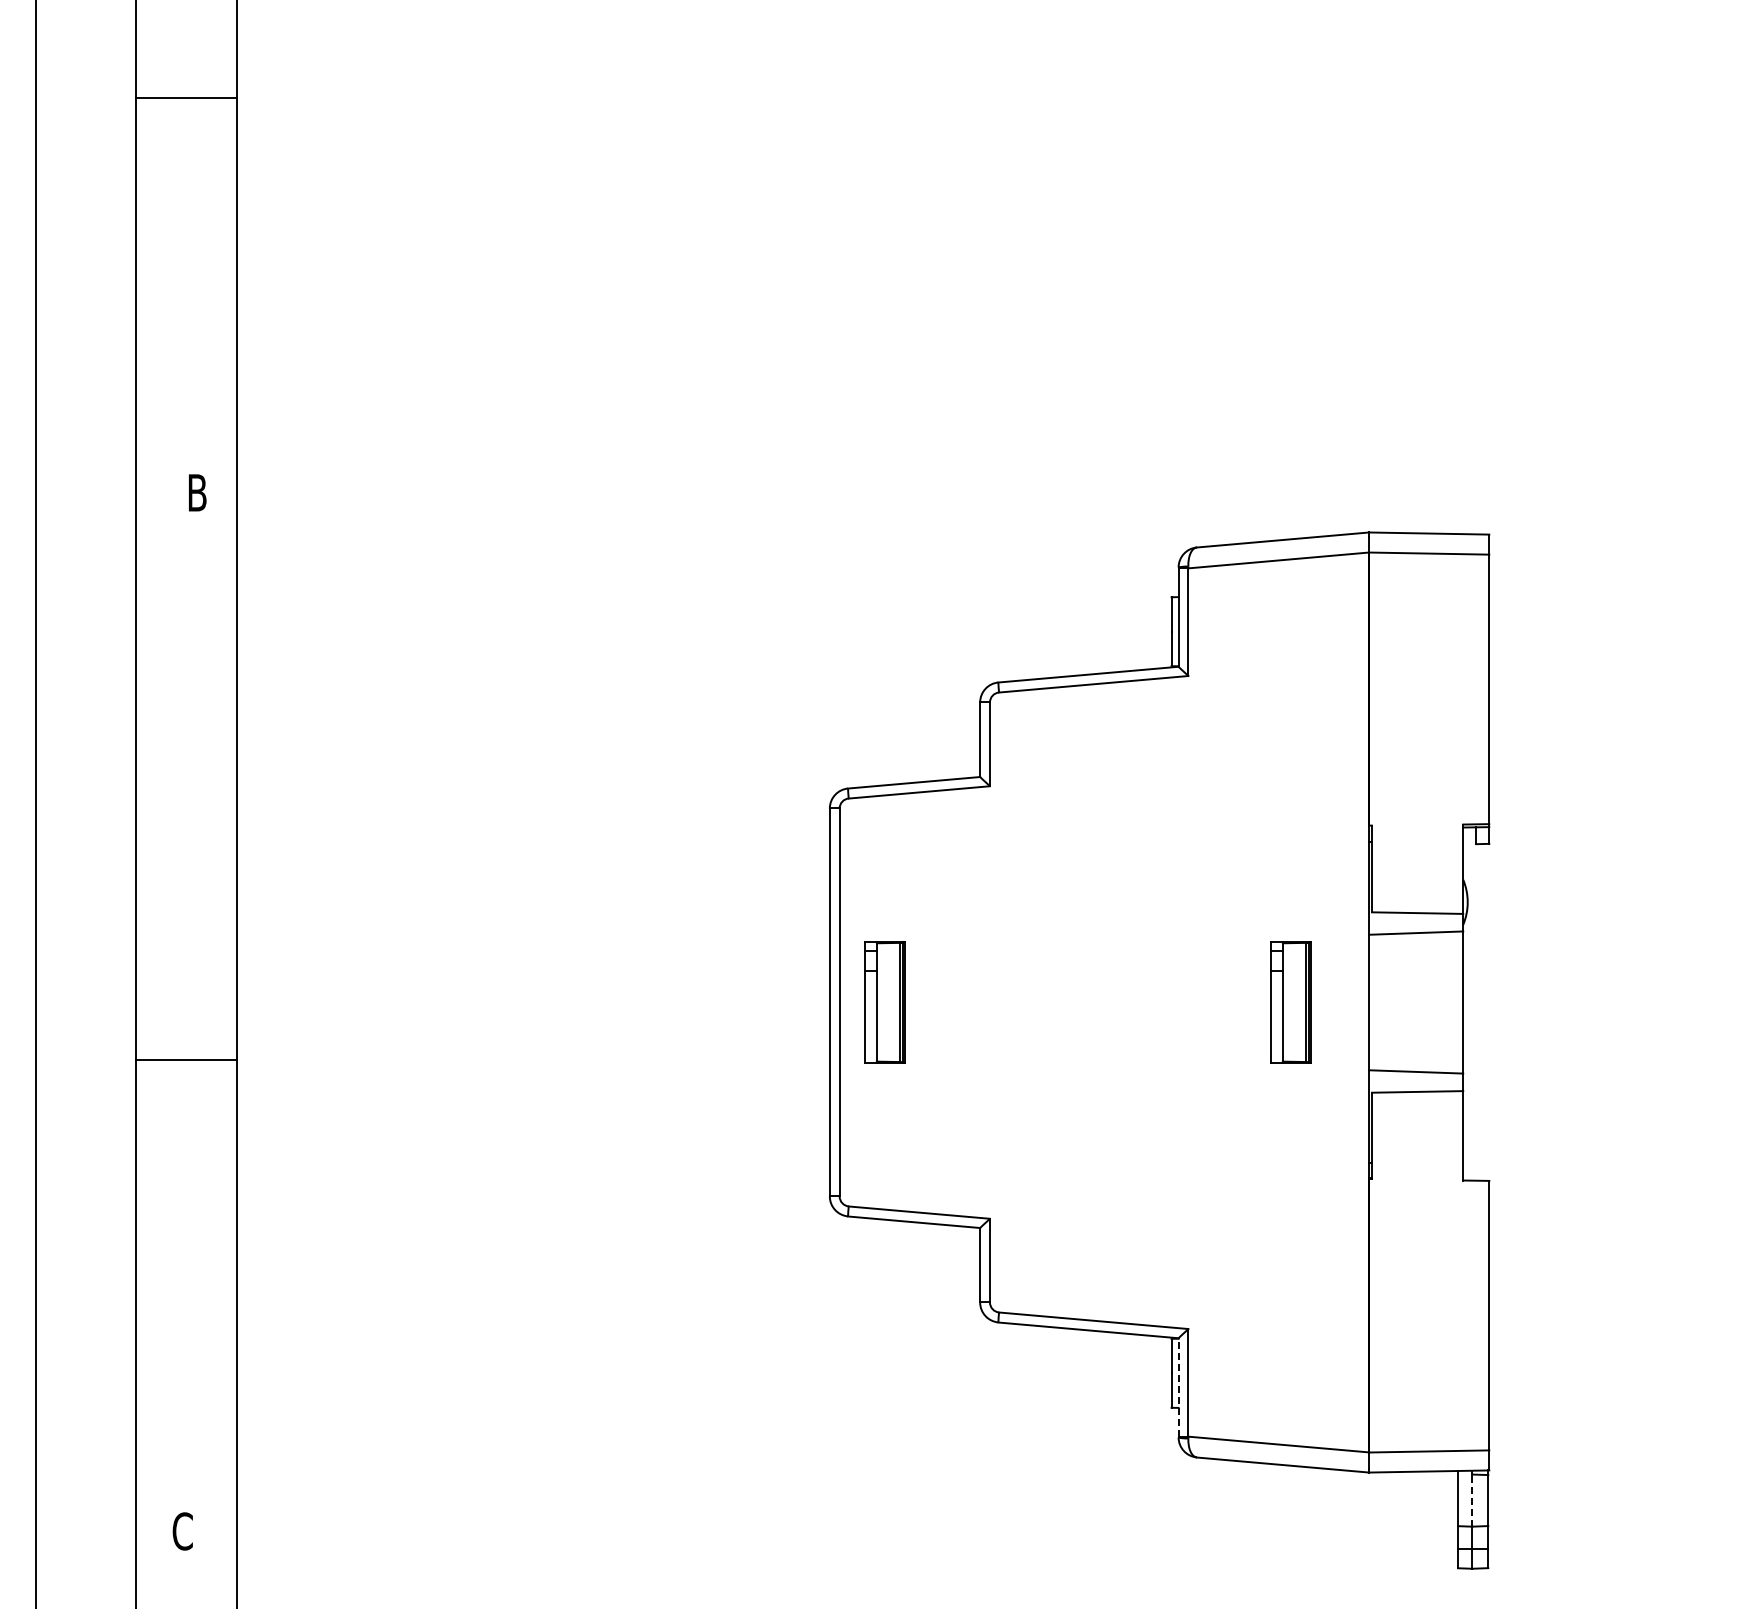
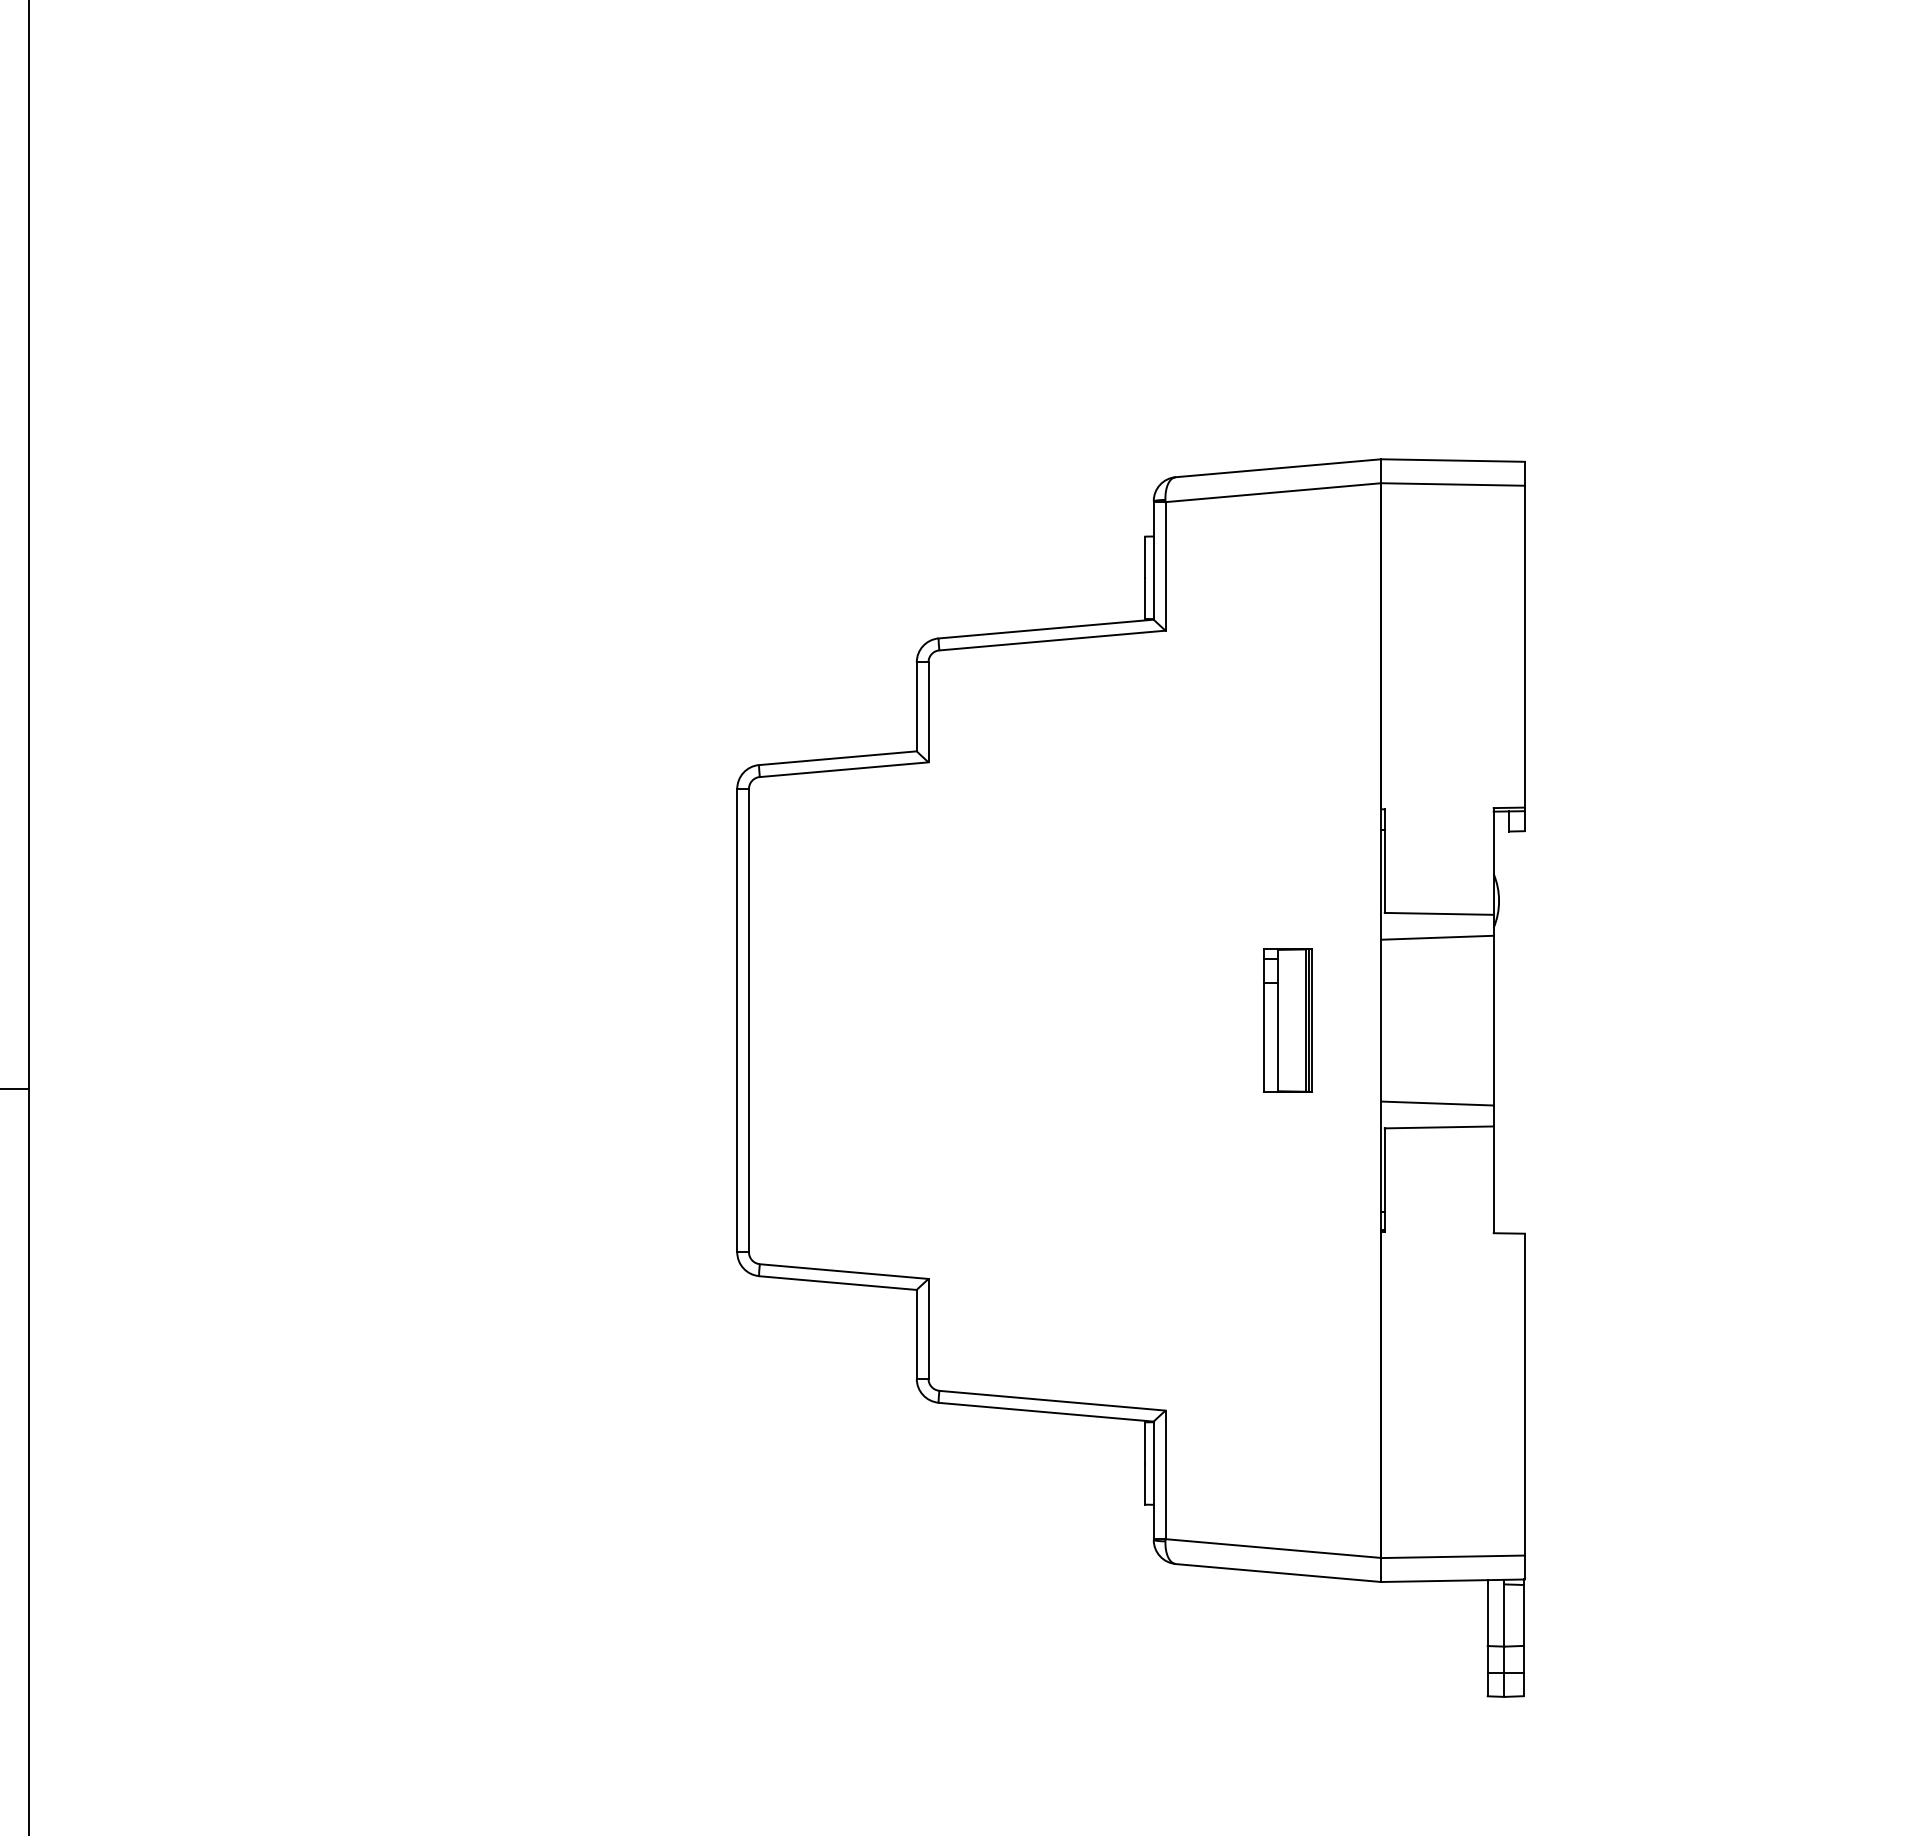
part: (884, 1002) -> (802, 1020), removed
line: (1178, 1386) -> (1153, 1479), dashed -> solid
line: (1472, 1500) -> (1504, 1615), dashed -> solid

